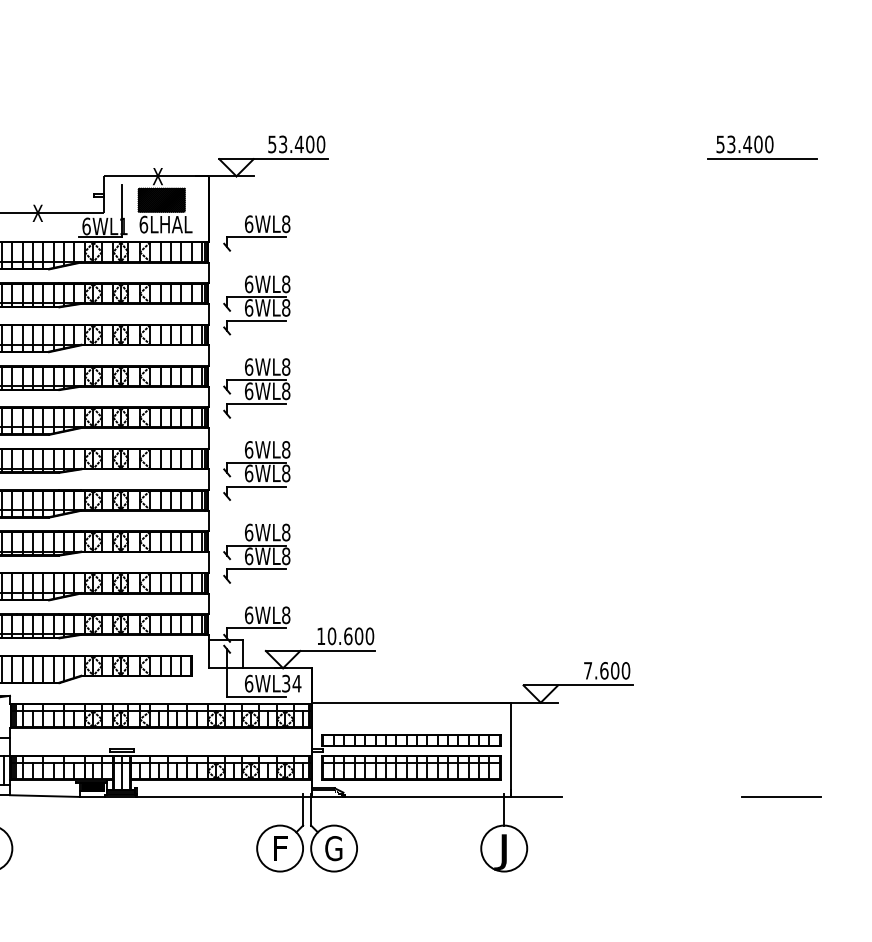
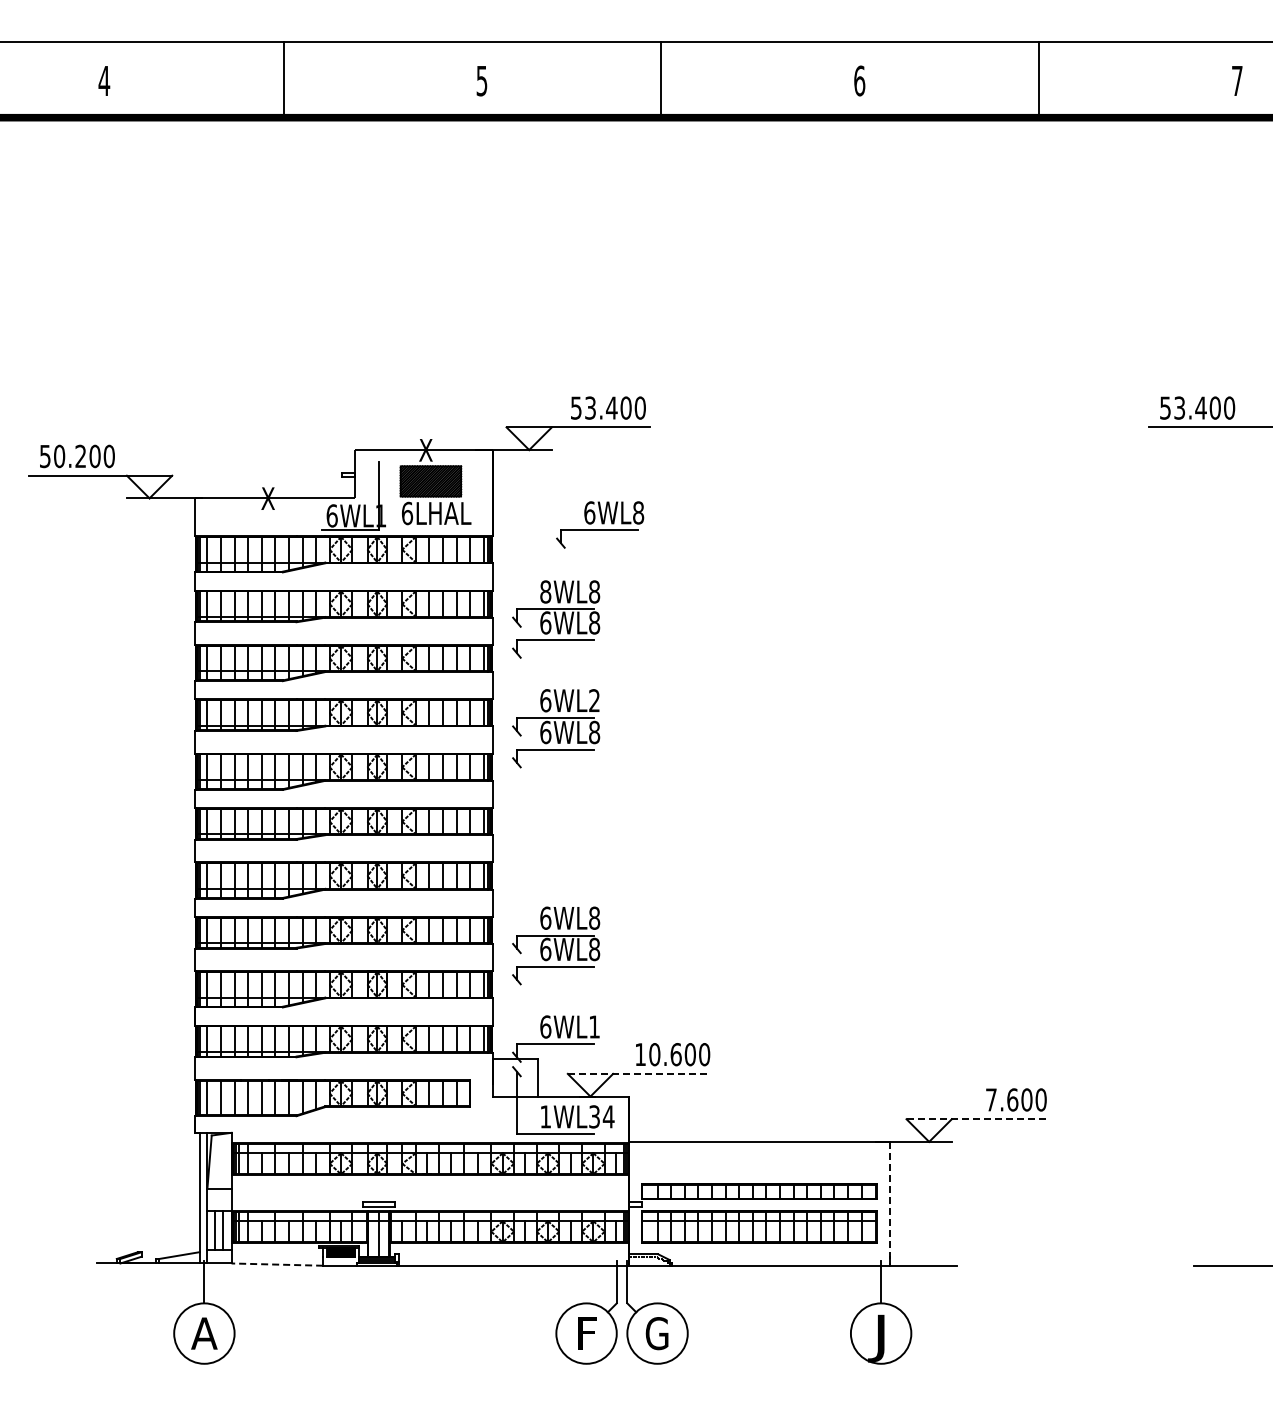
part: (257, 233) -> (600, 524), moved
text: (248, 283) -> (545, 591), 6WL8 -> 8WL8
text: (286, 366) -> (594, 700), 6WL8 -> 6WL2
part: (257, 470) -> (556, 836), removed
text: (286, 614) -> (594, 1026), 6WL8 -> 6WL1
line: (320, 650) -> (639, 1073), solid -> dashed
text: (248, 683) -> (545, 1116), 6WL34 -> 1WL34
line: (578, 685) -> (978, 1119), solid -> dashed
line: (511, 749) -> (890, 1203), solid -> dashed
line: (44, 796) -> (277, 1264), solid -> dashed

